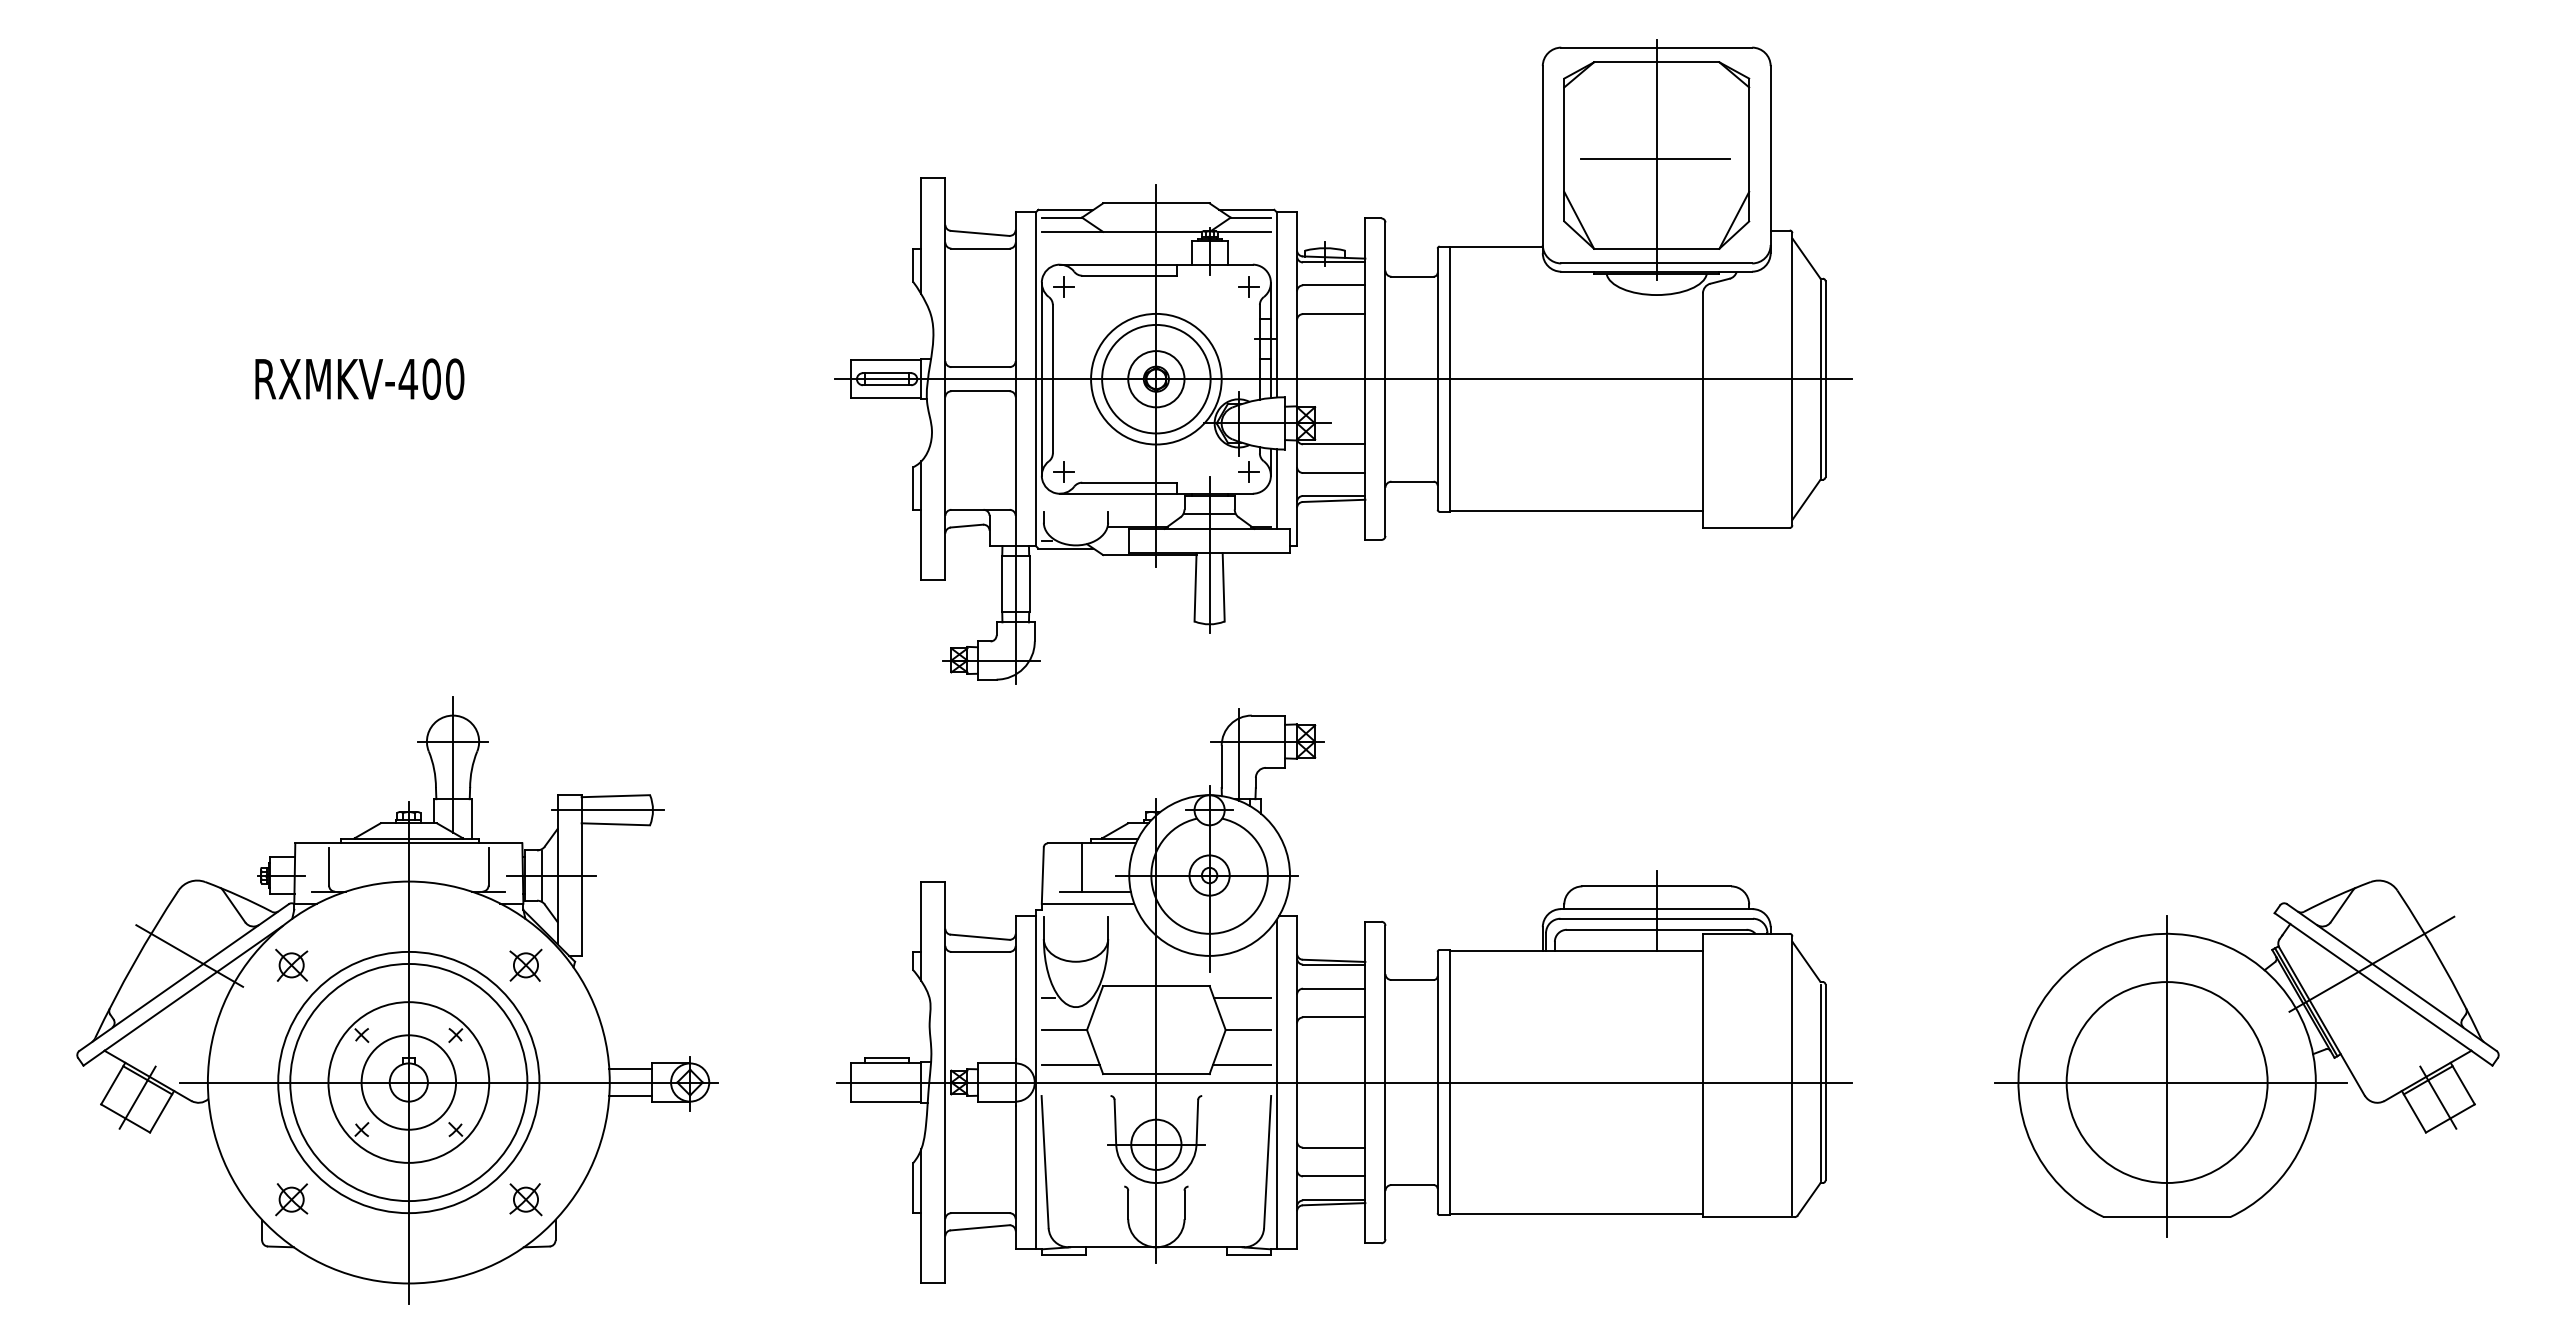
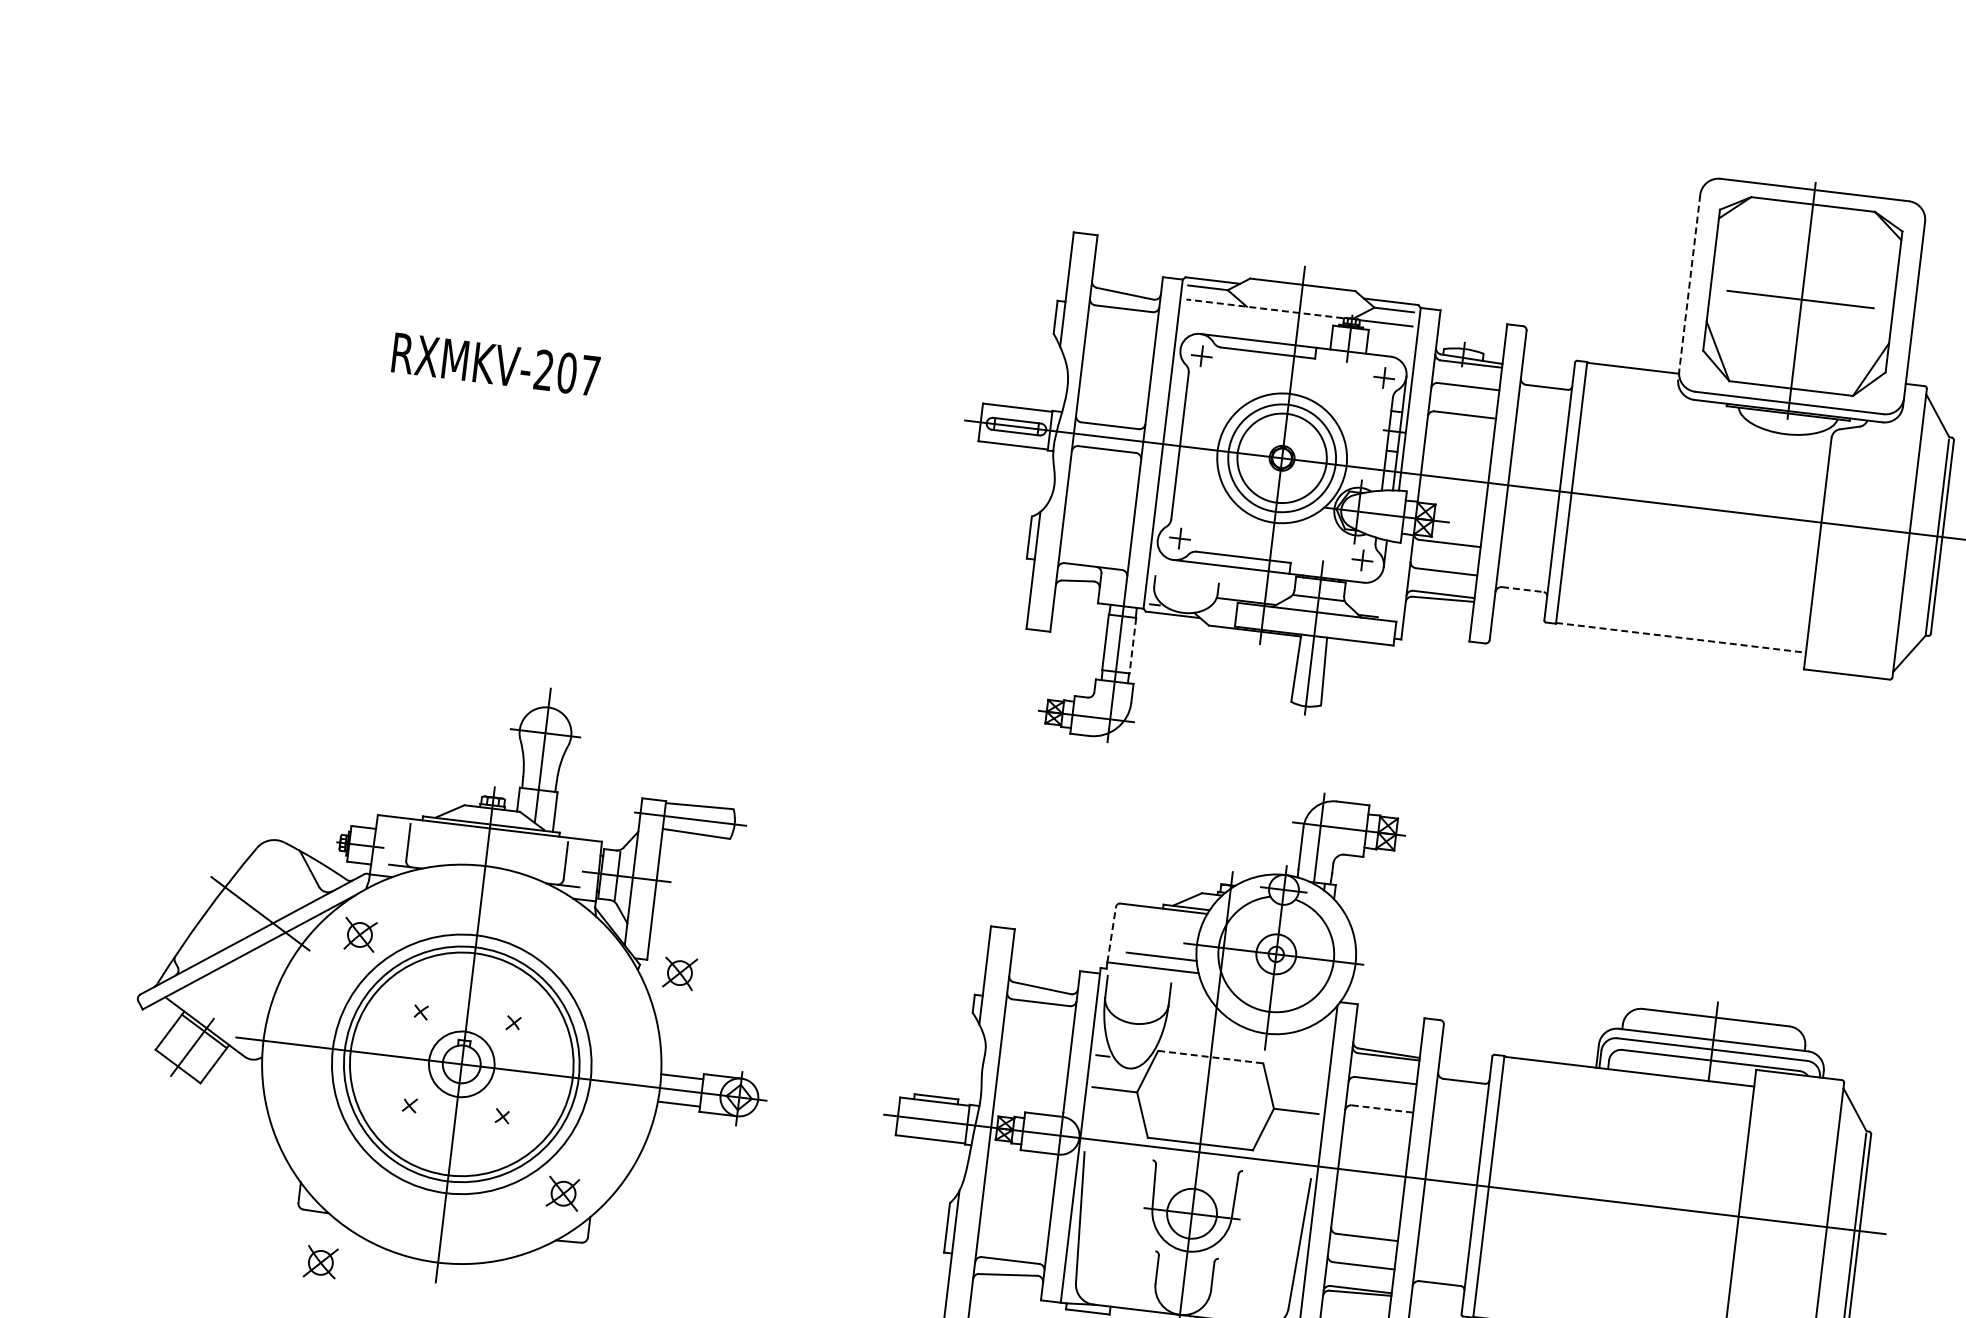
line: (1542, 159) -> (1688, 286), solid -> dashed
line: (1120, 231) -> (1264, 308), solid -> dashed
text: (431, 378) -> (566, 372), RXMKV-400 -> RXMKV-207
line: (1041, 378) -> (1168, 444), removed
circle: (1156, 379) -> (1282, 458), size x1.6
line: (1413, 481) -> (1523, 589), solid -> dashed
line: (1276, 488) -> (1387, 580), removed
line: (1576, 511) -> (1681, 638), solid -> dashed
line: (1029, 584) -> (1132, 645), solid -> dashed
line: (1082, 867) -> (1151, 931), removed
line: (1042, 874) -> (1111, 933), solid -> dashed
part: (525, 964) -> (679, 972), moved
line: (1156, 986) -> (1210, 1057), solid -> dashed
line: (1241, 997) -> (1293, 1078), removed
line: (1334, 1017) -> (1382, 1109), solid -> dashed
line: (1070, 1064) -> (1116, 1124), removed
line: (1241, 1064) -> (1285, 1144), removed
circle: (408, 1082) -> (461, 1064), size x0.7
circle: (408, 1082) -> (461, 1064), size x1.4
part: (291, 1199) -> (320, 1262), moved

